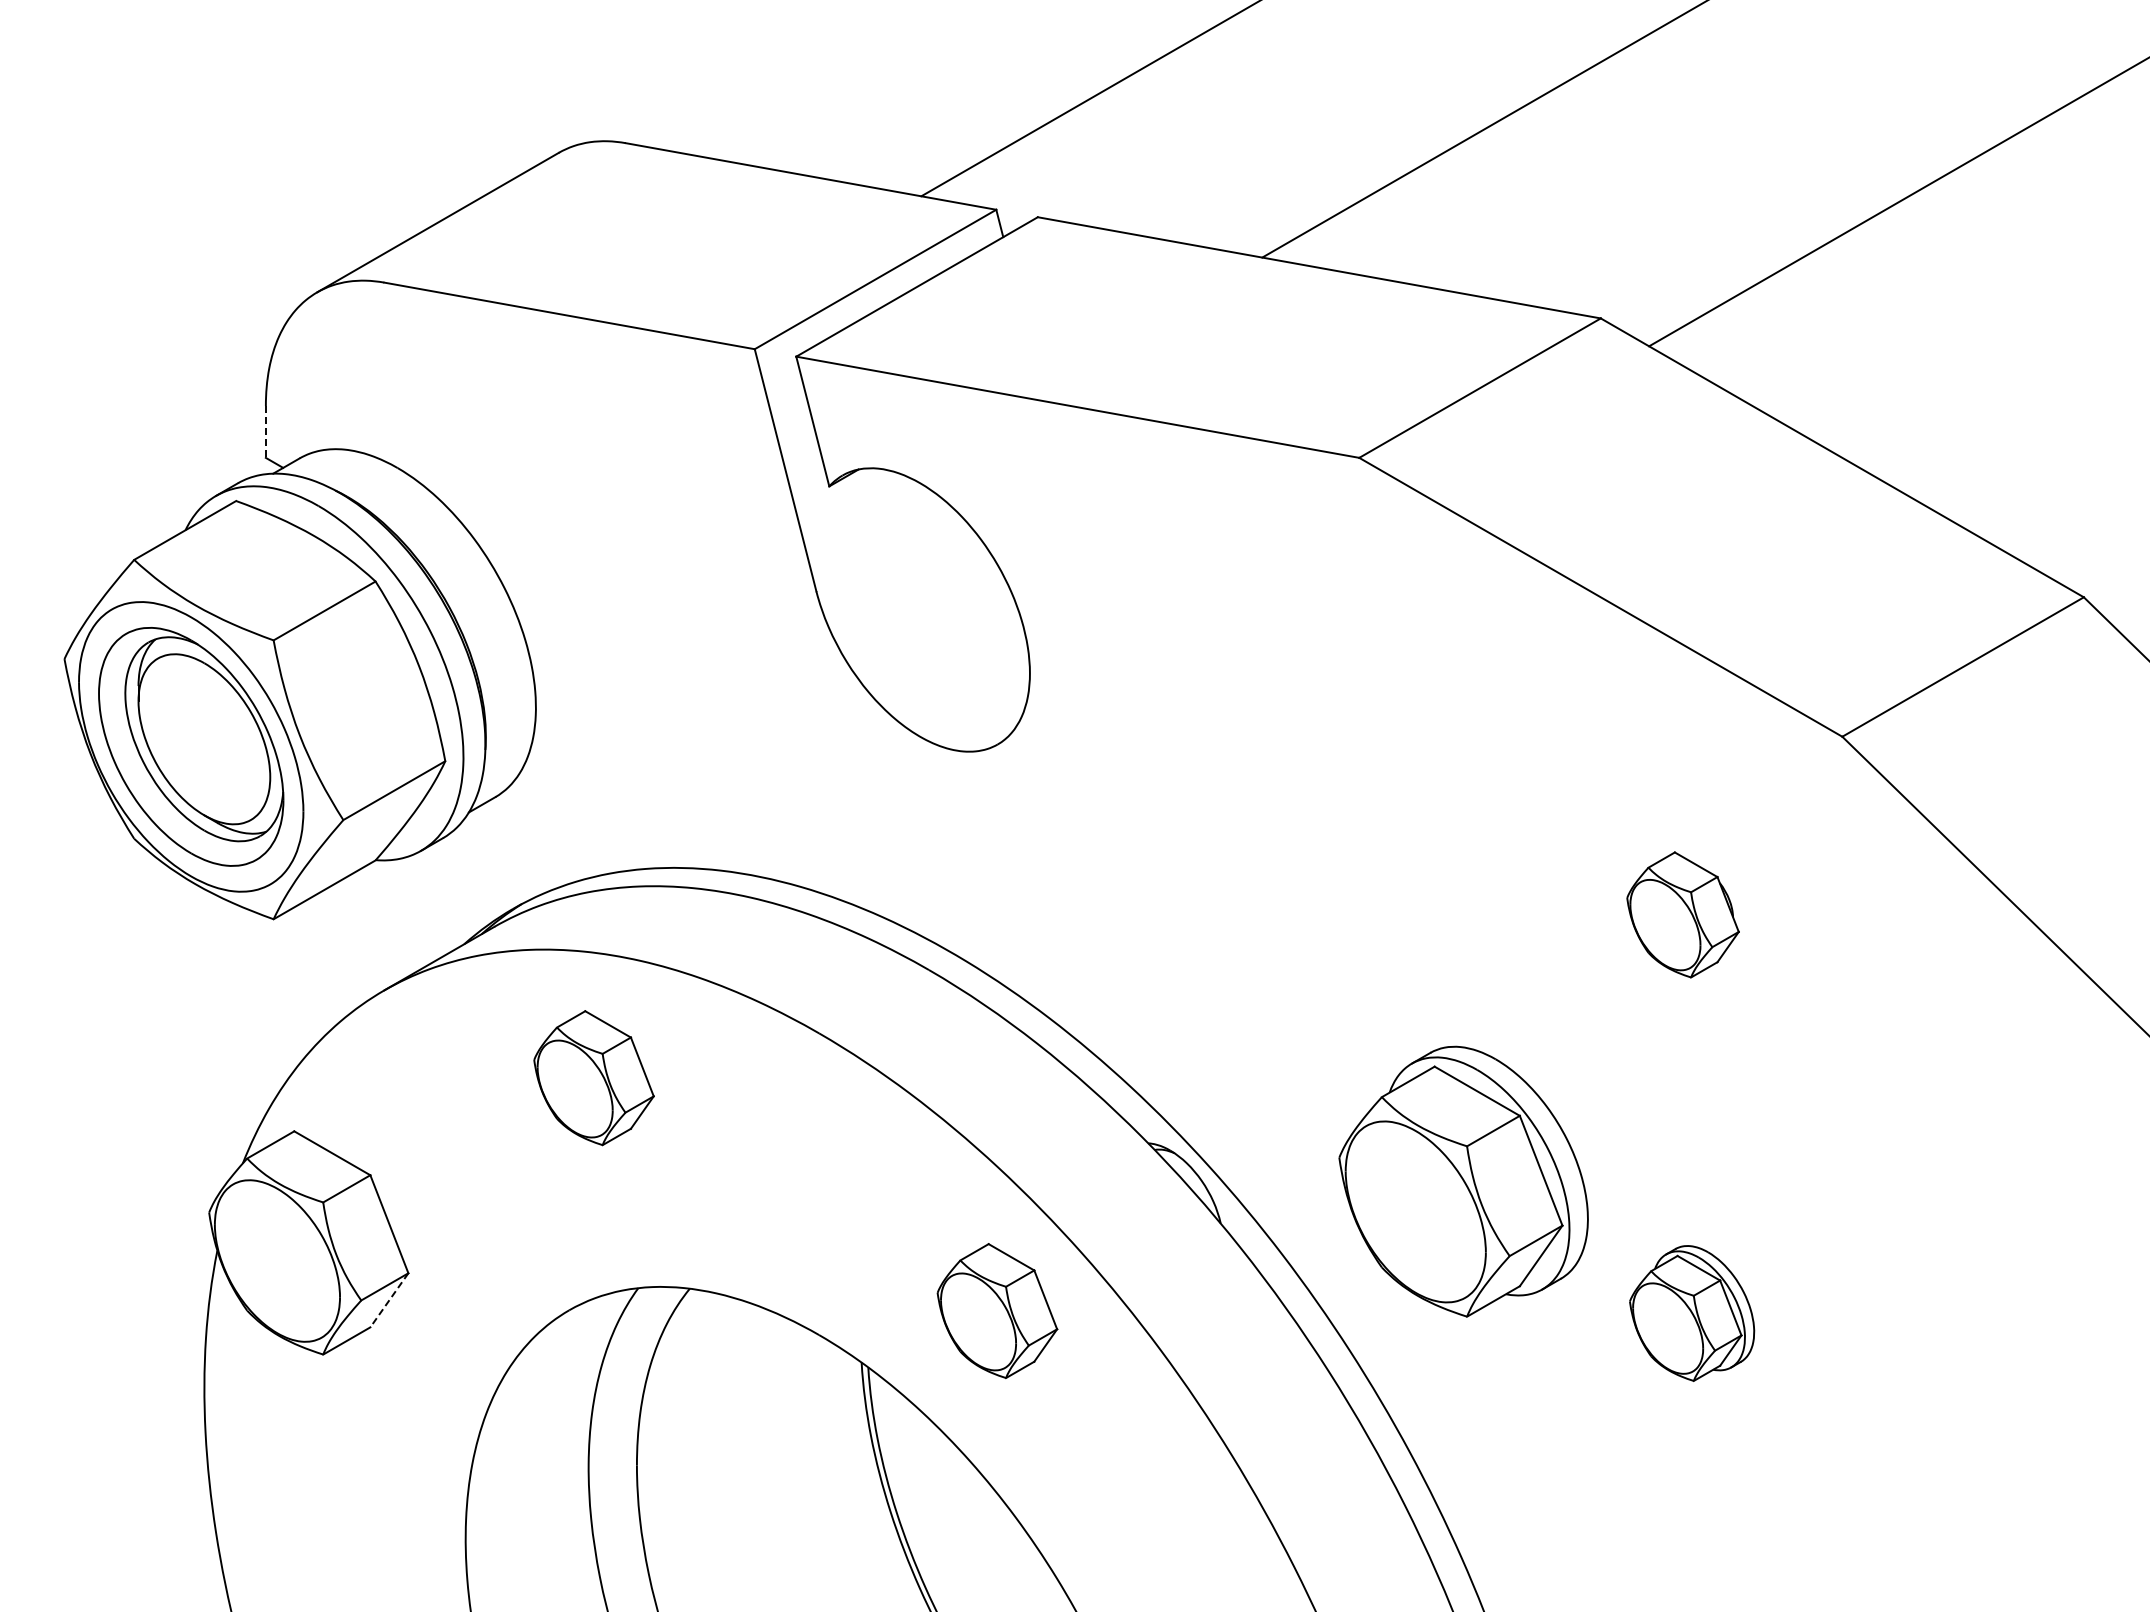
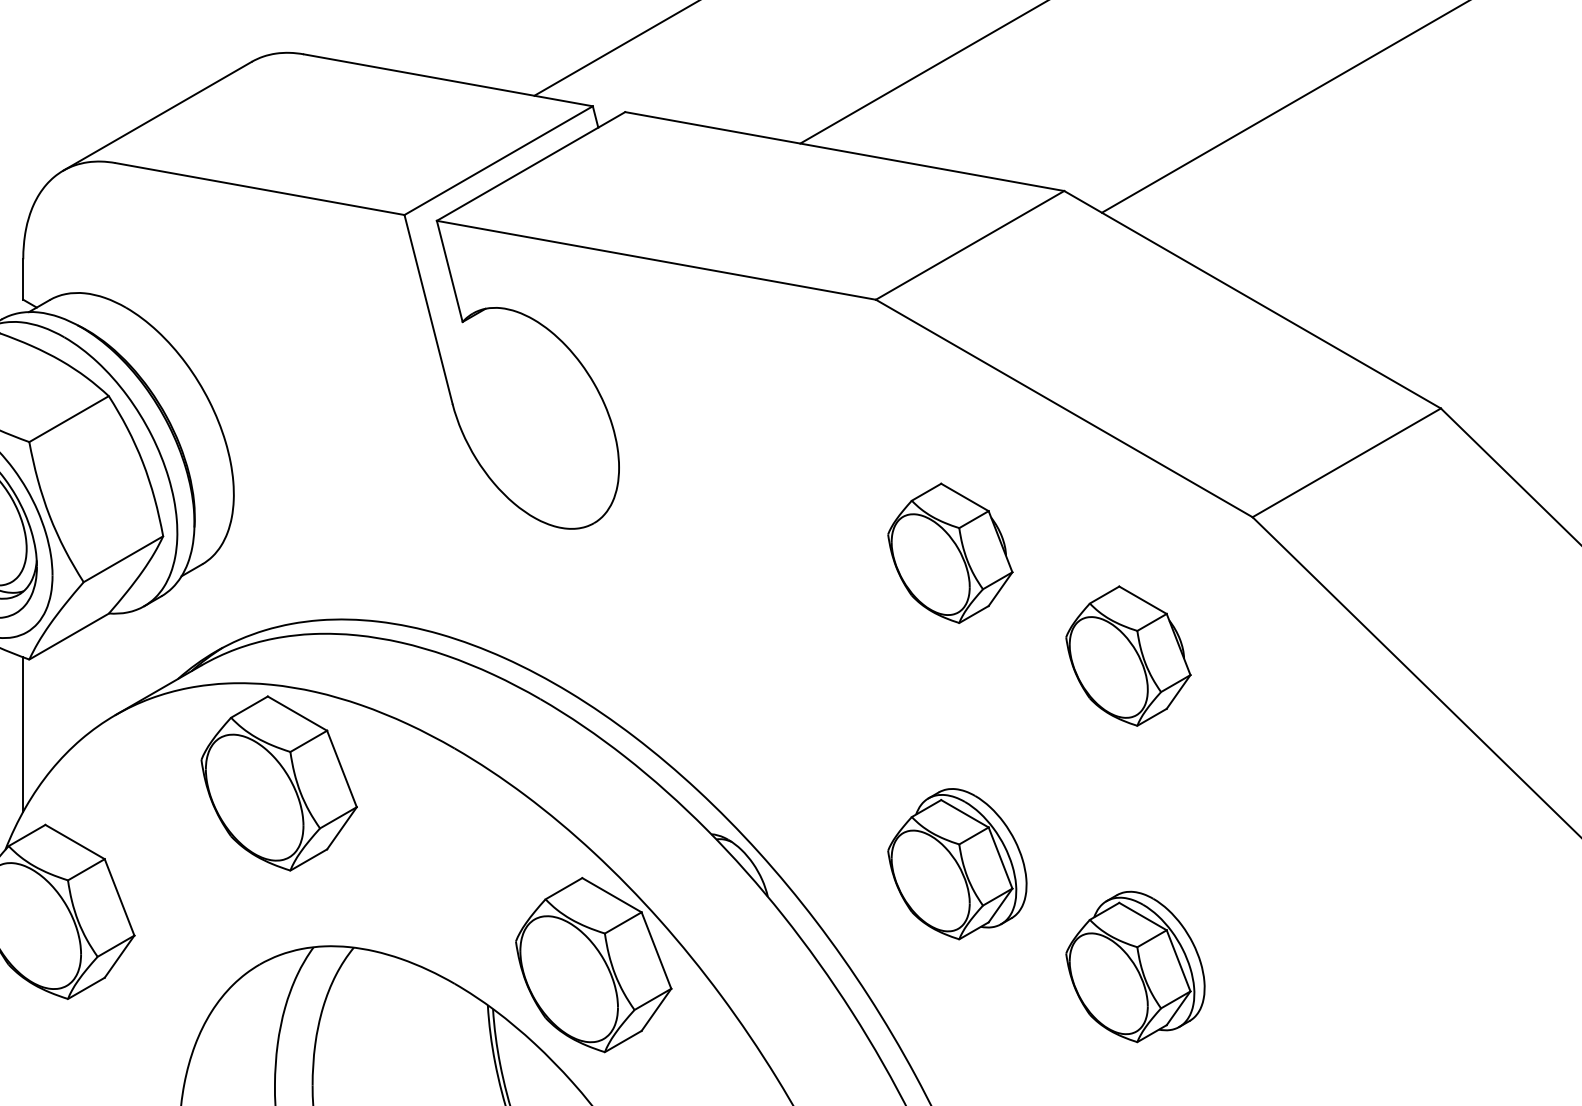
line: (265, 431) -> (22, 279), dashed -> solid
part: (1454, 782) -> (950, 552), added
part: (1682, 914) -> (1127, 655), size x1.43
line: (265, 1015) -> (22, 734), added
part: (593, 1077) -> (278, 782), size x1.67
part: (1463, 1181) -> (957, 864), size x0.71
line: (389, 1300) -> (119, 956), dashed -> solid
part: (997, 1310) -> (593, 964), size x1.67
part: (1691, 1313) -> (1134, 966), size x1.43

